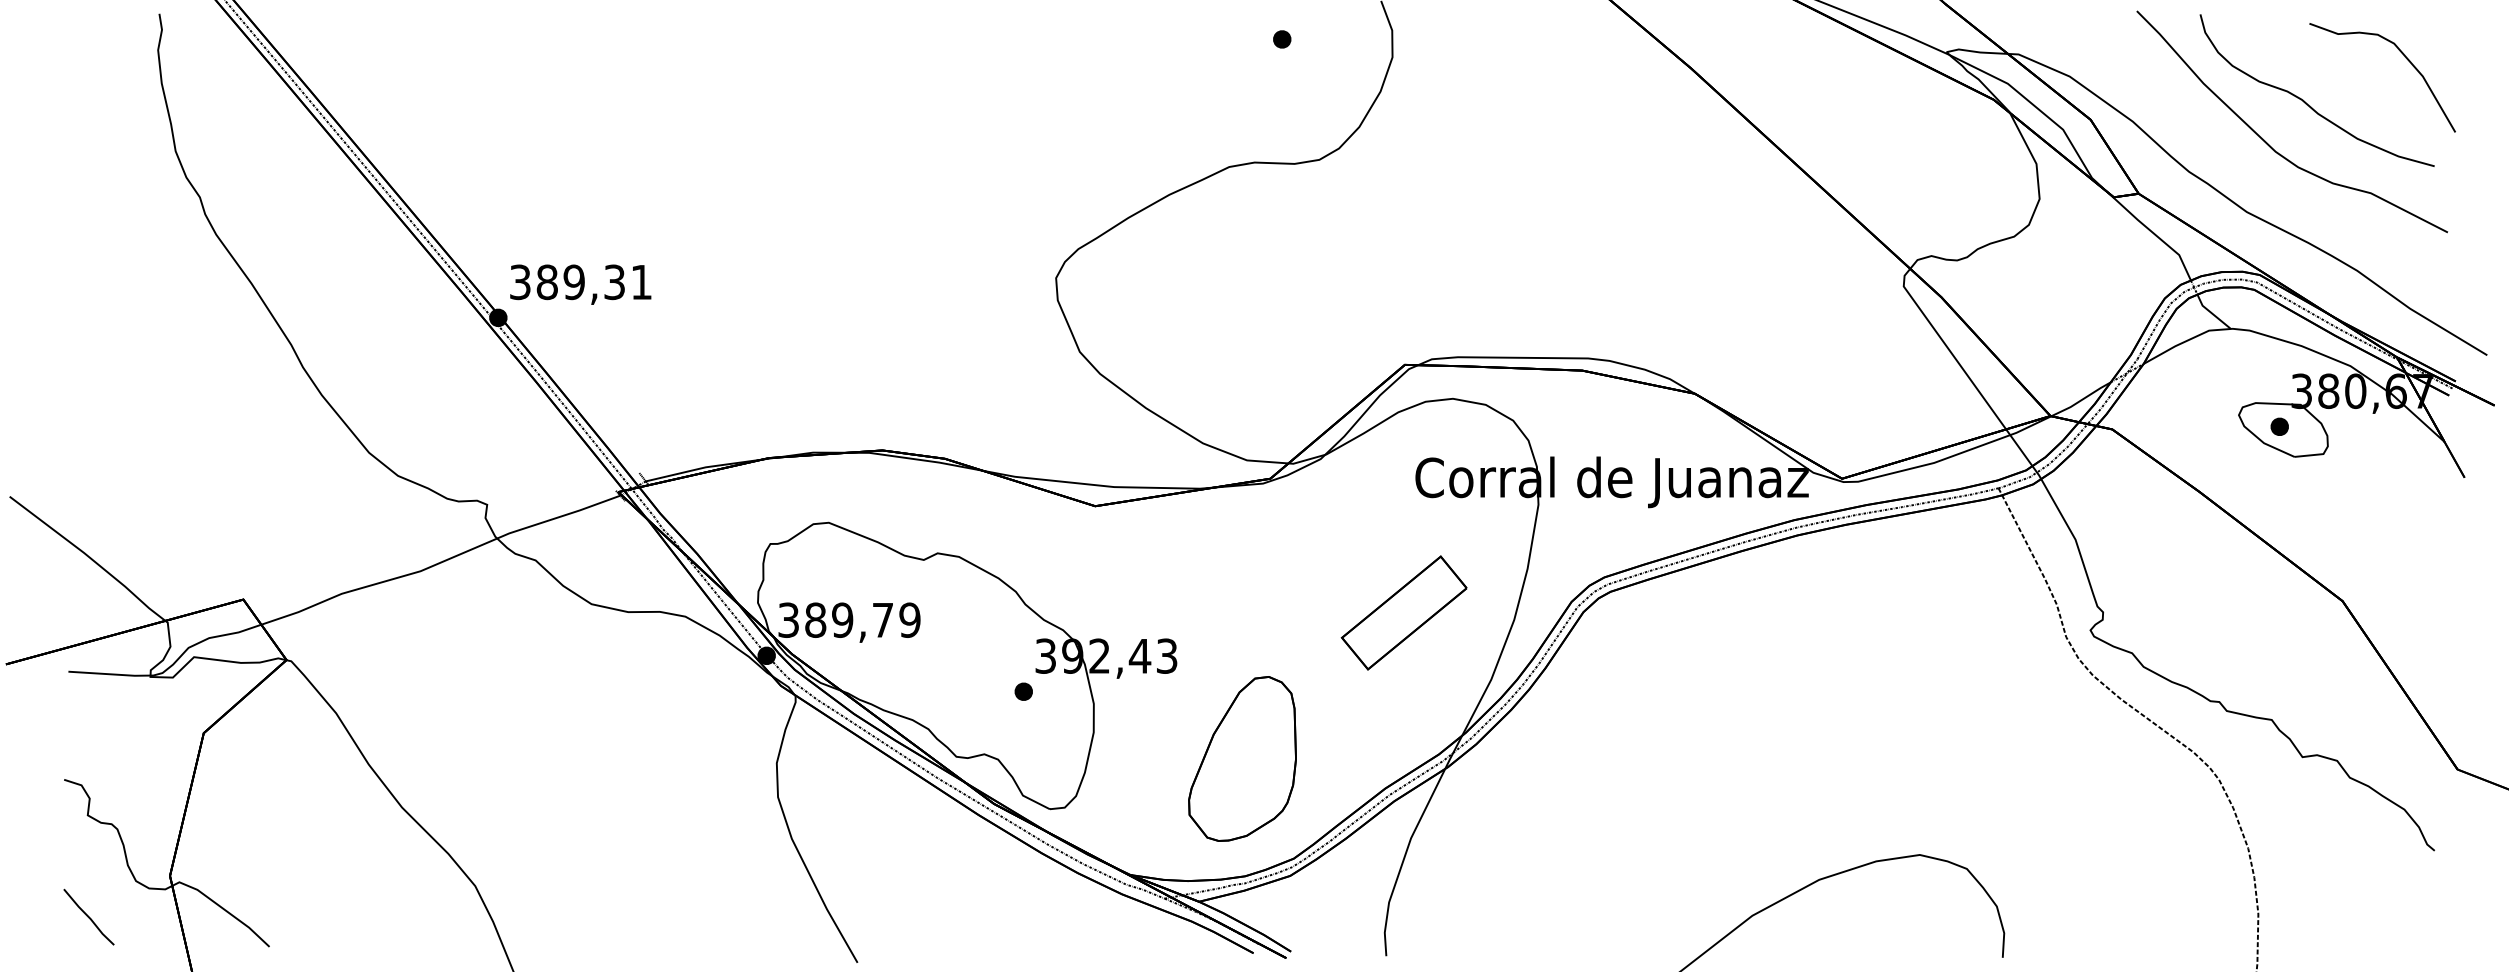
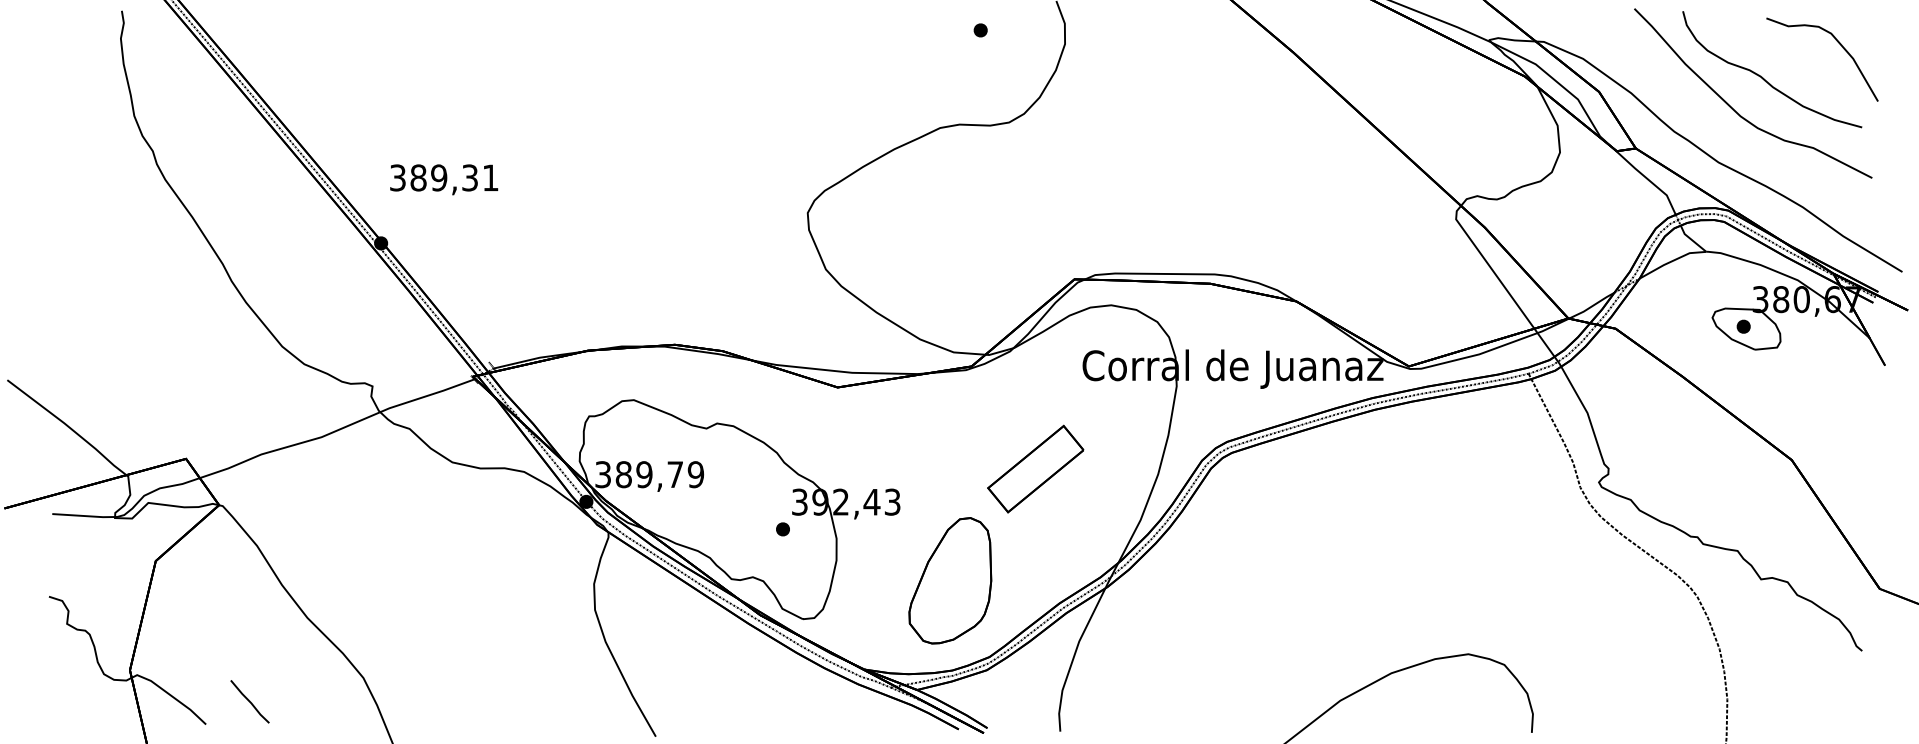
text: (580, 284) -> (443, 179), moved
part: (1403, 612) -> (1035, 468), moved
line: (88, 916) -> (249, 701), moved

